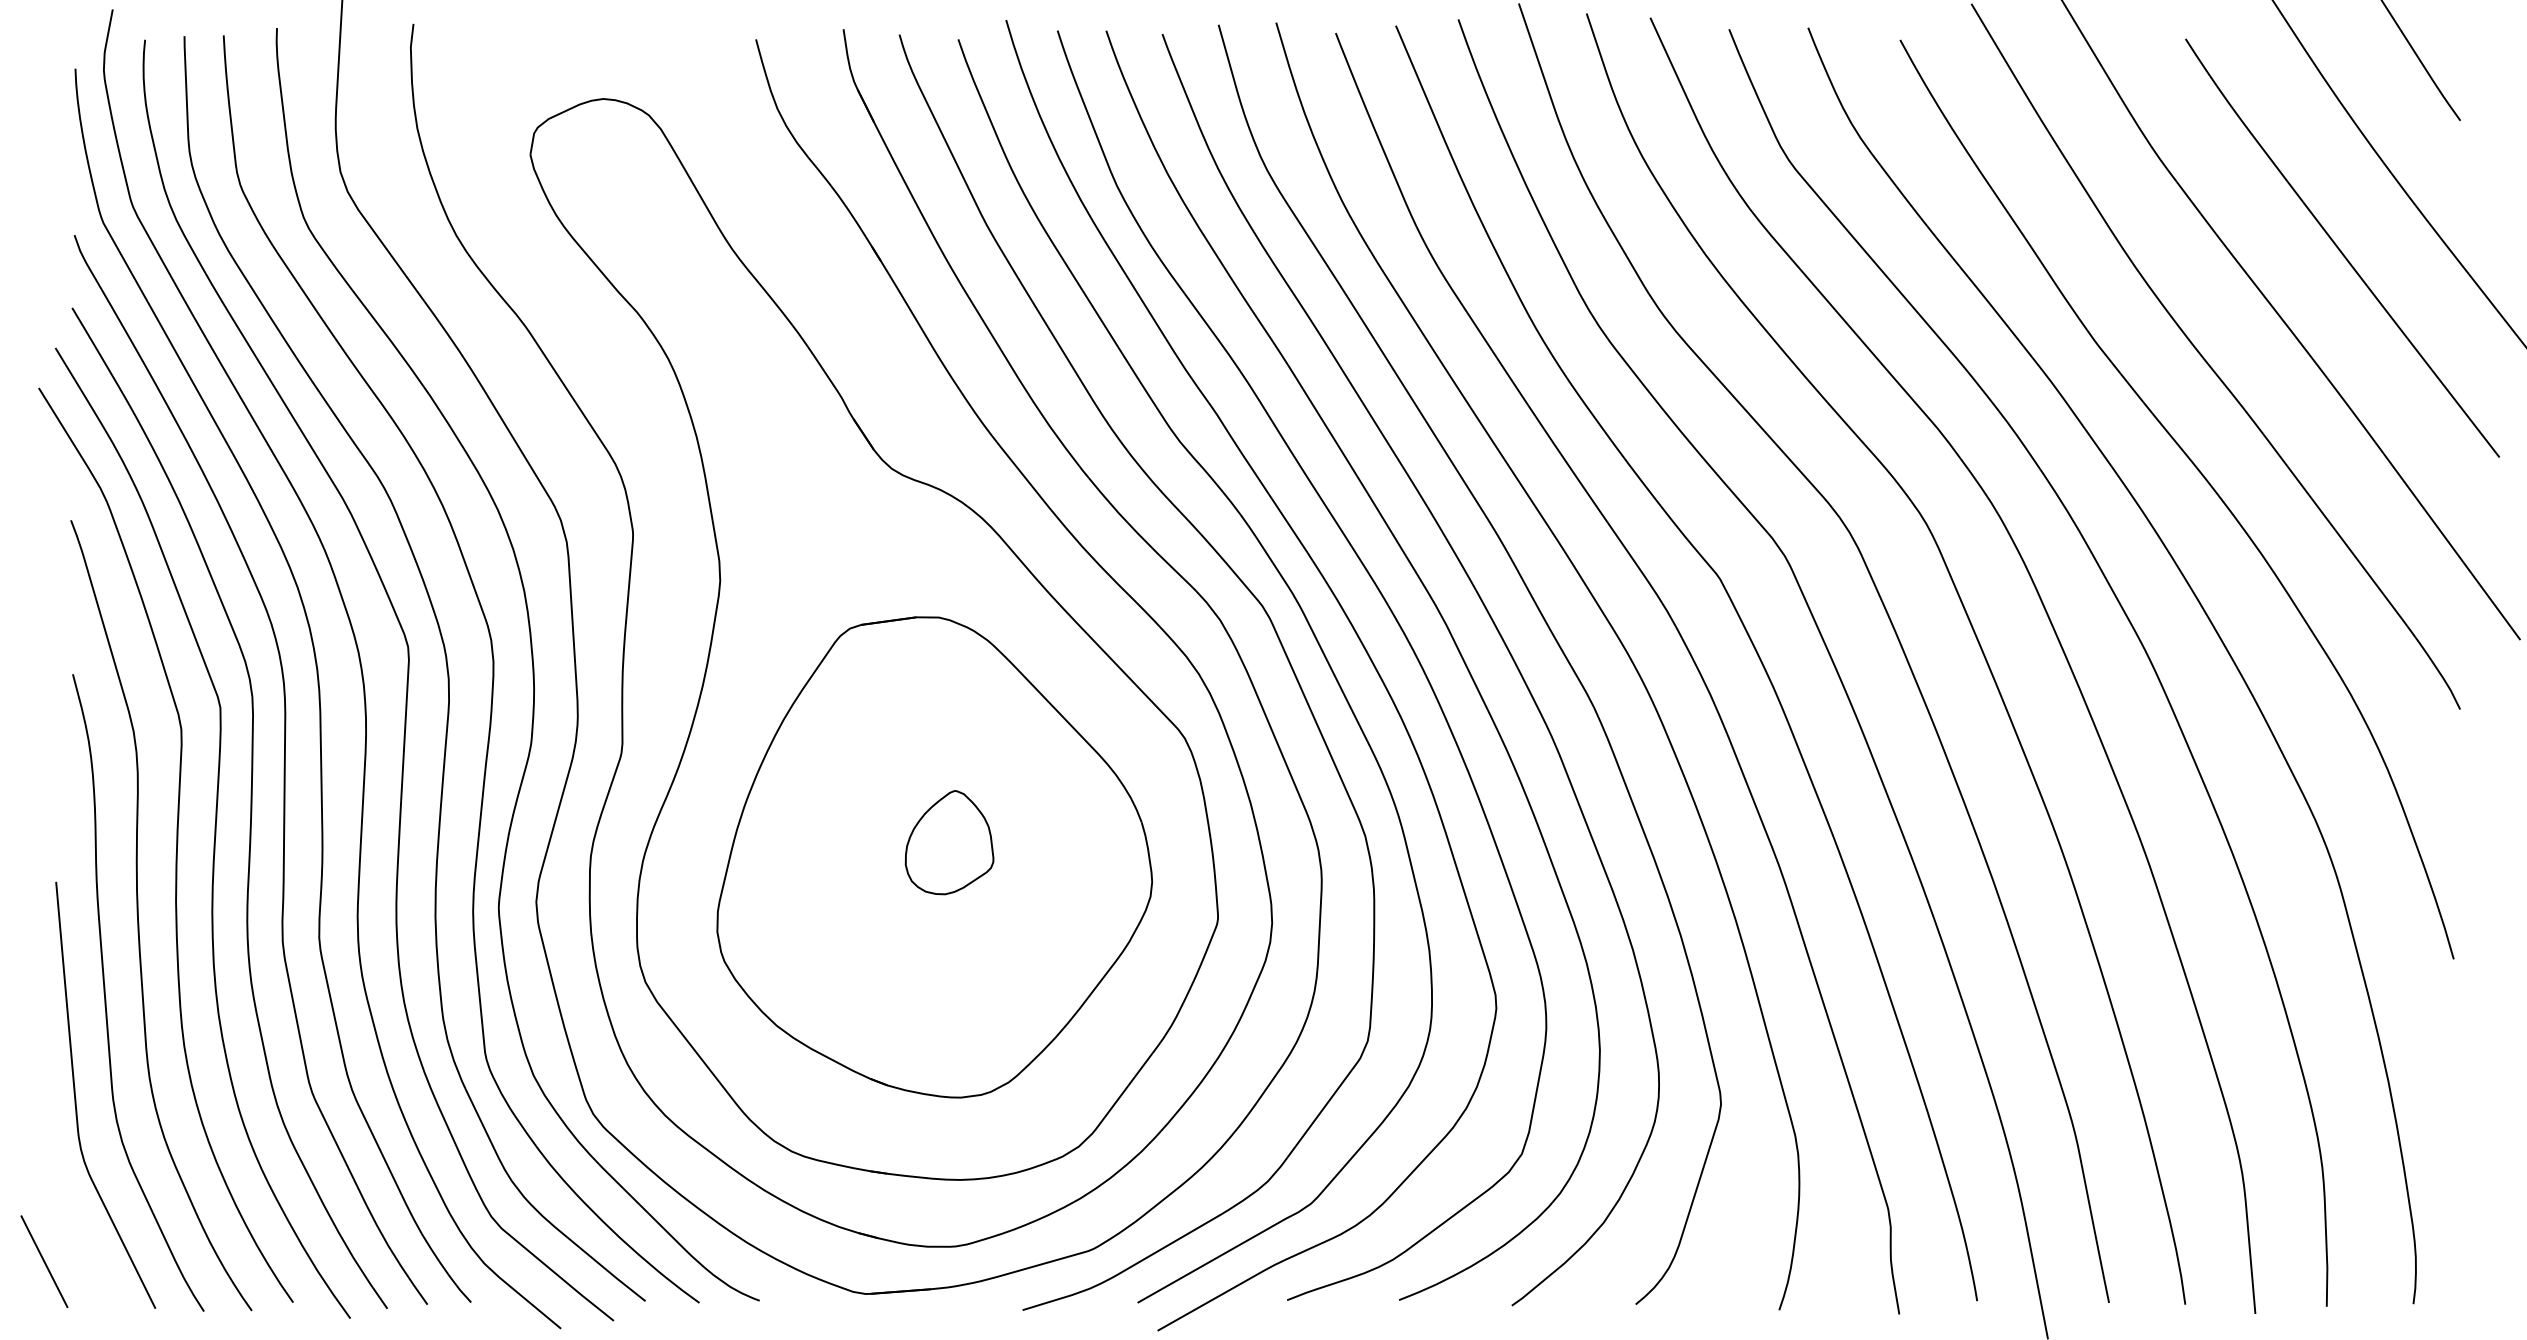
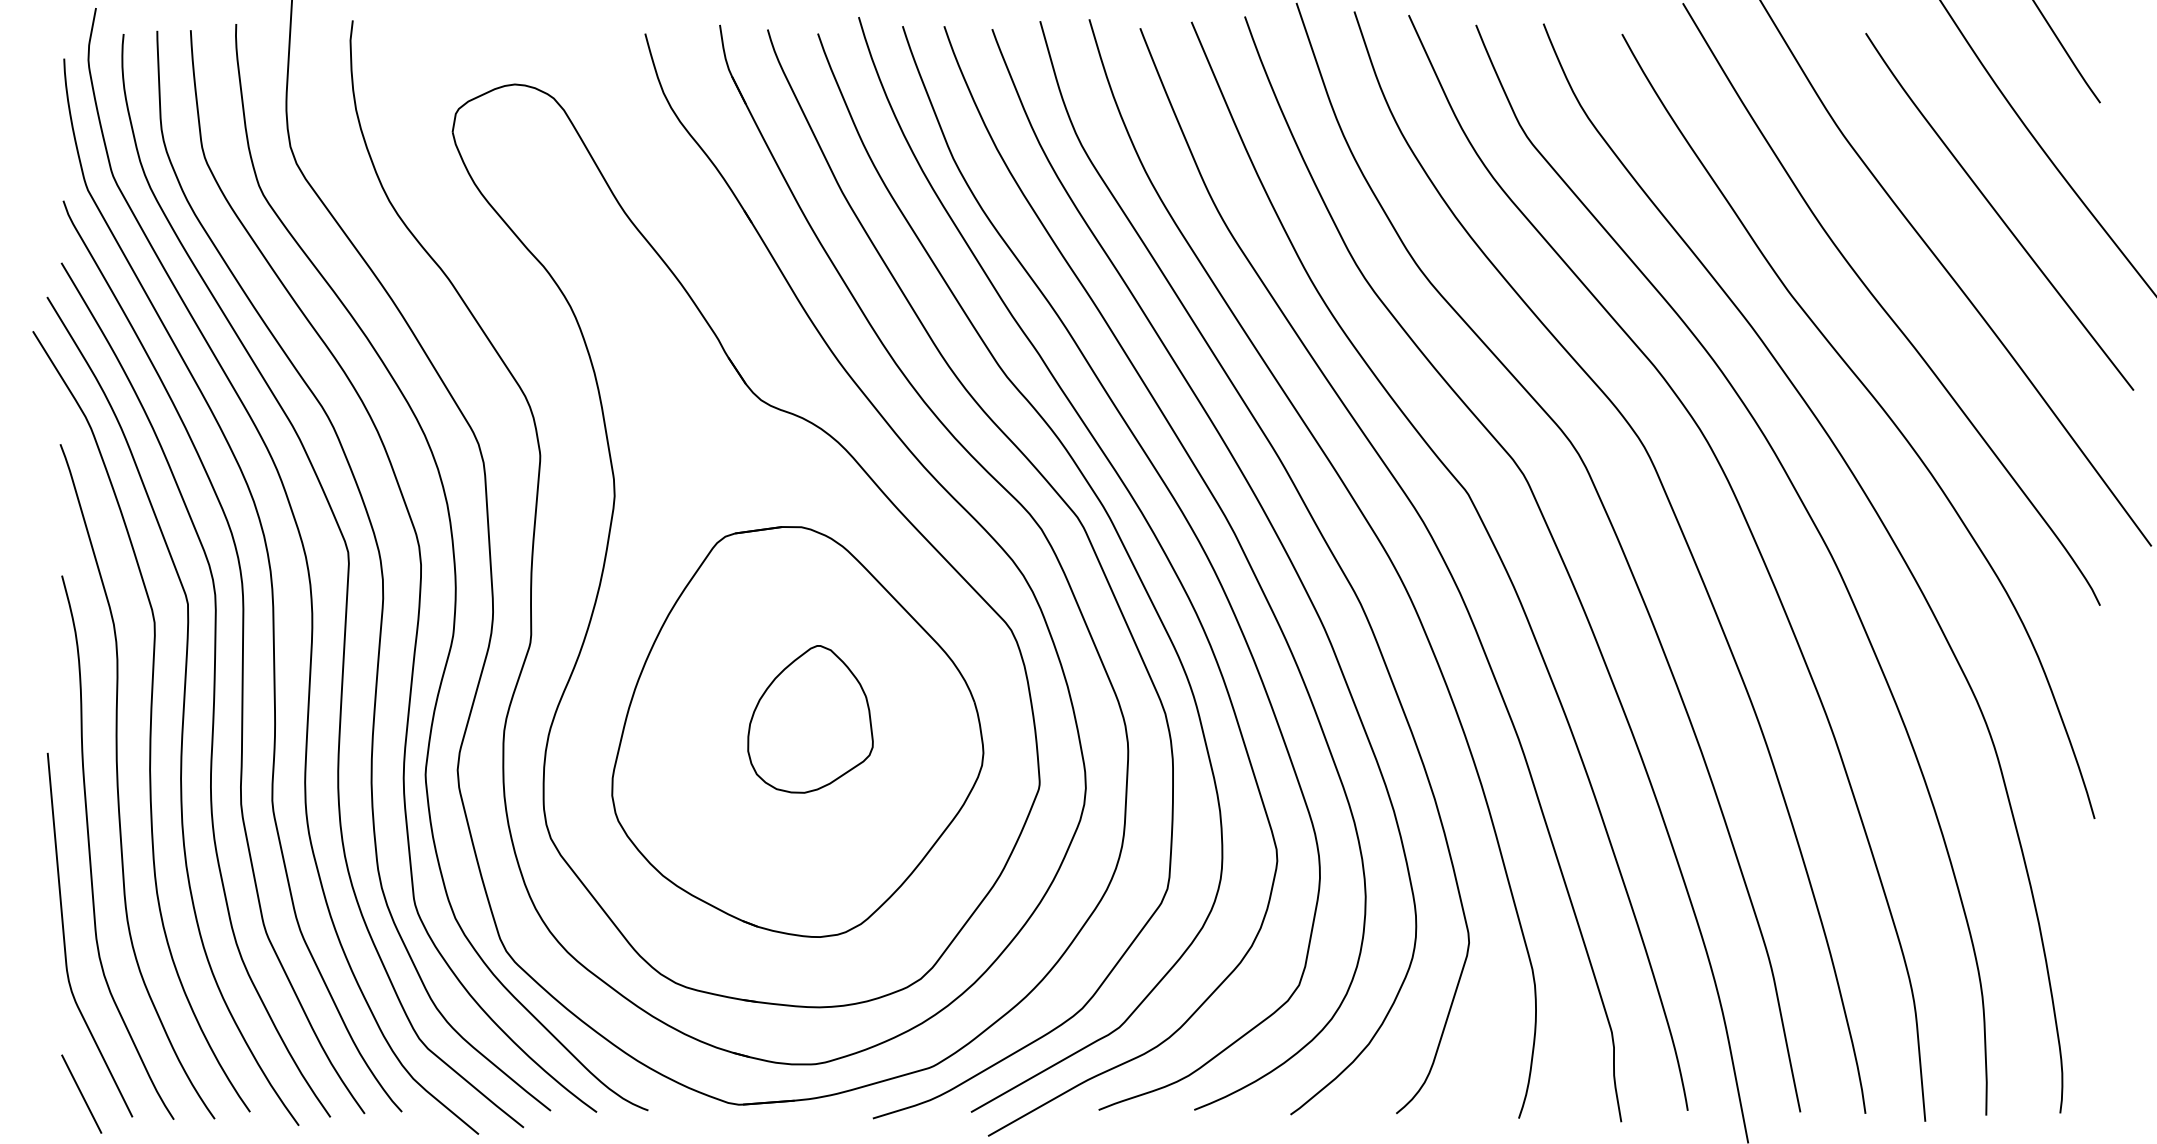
part: (949, 842) -> (810, 719), size x1.67
line: (44, 1260) -> (81, 1093), moved

